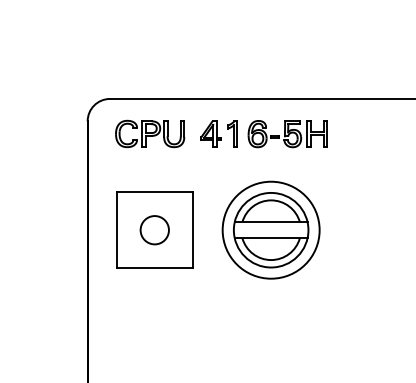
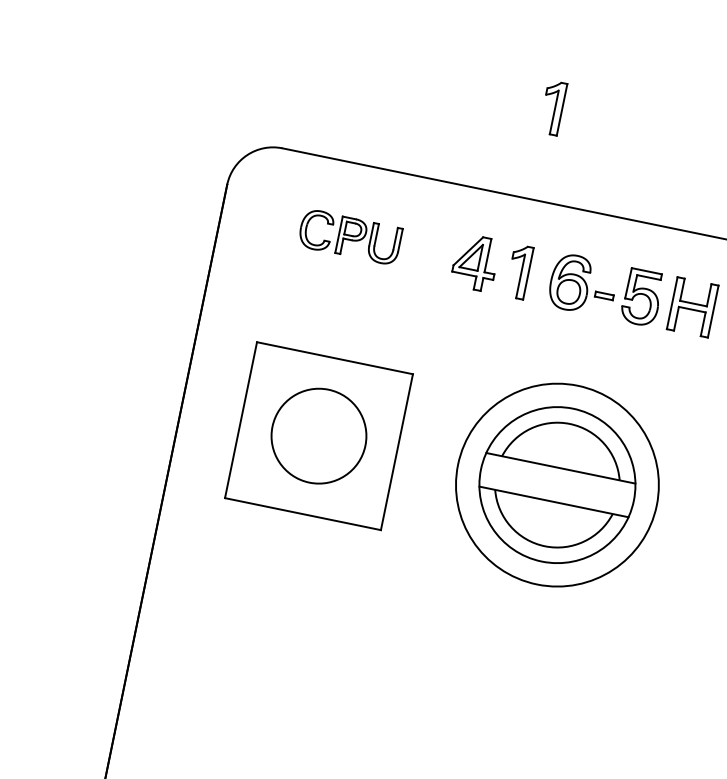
part: (232, 53) -> (552, 106), added
part: (150, 133) -> (350, 236), size x0.7
circle: (154, 230) -> (318, 436), size x1.6

